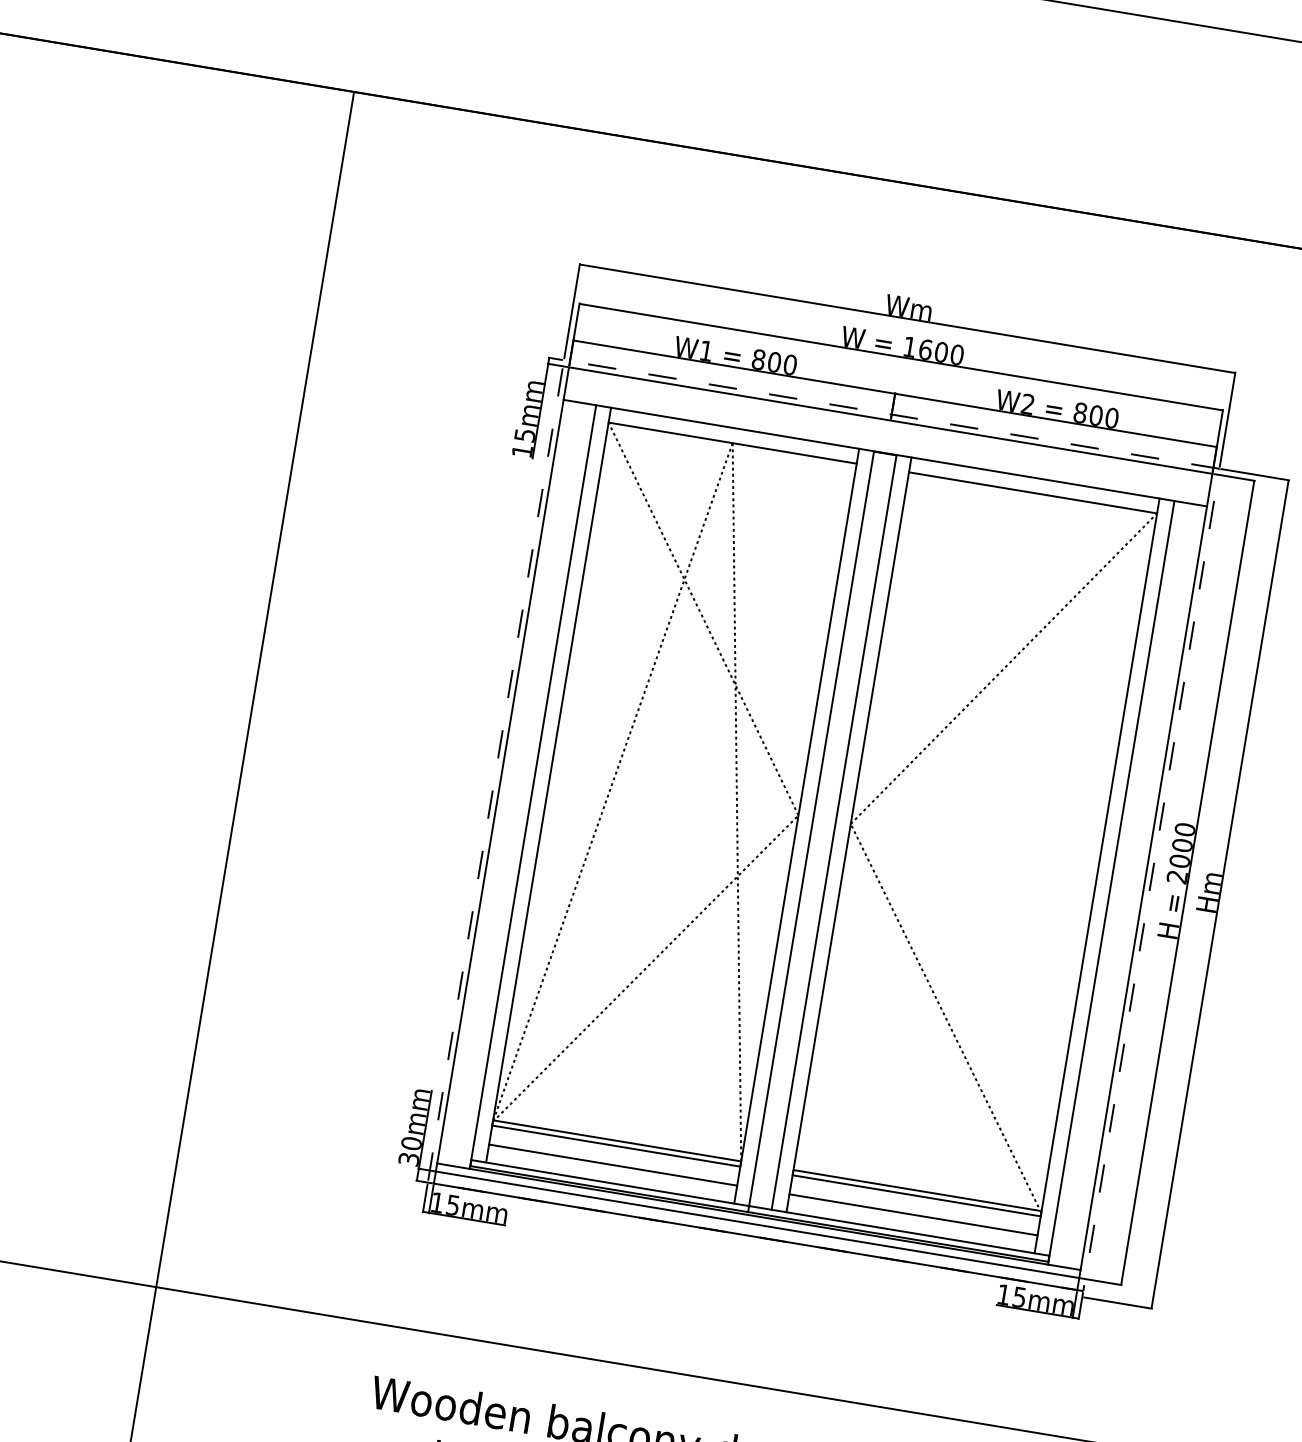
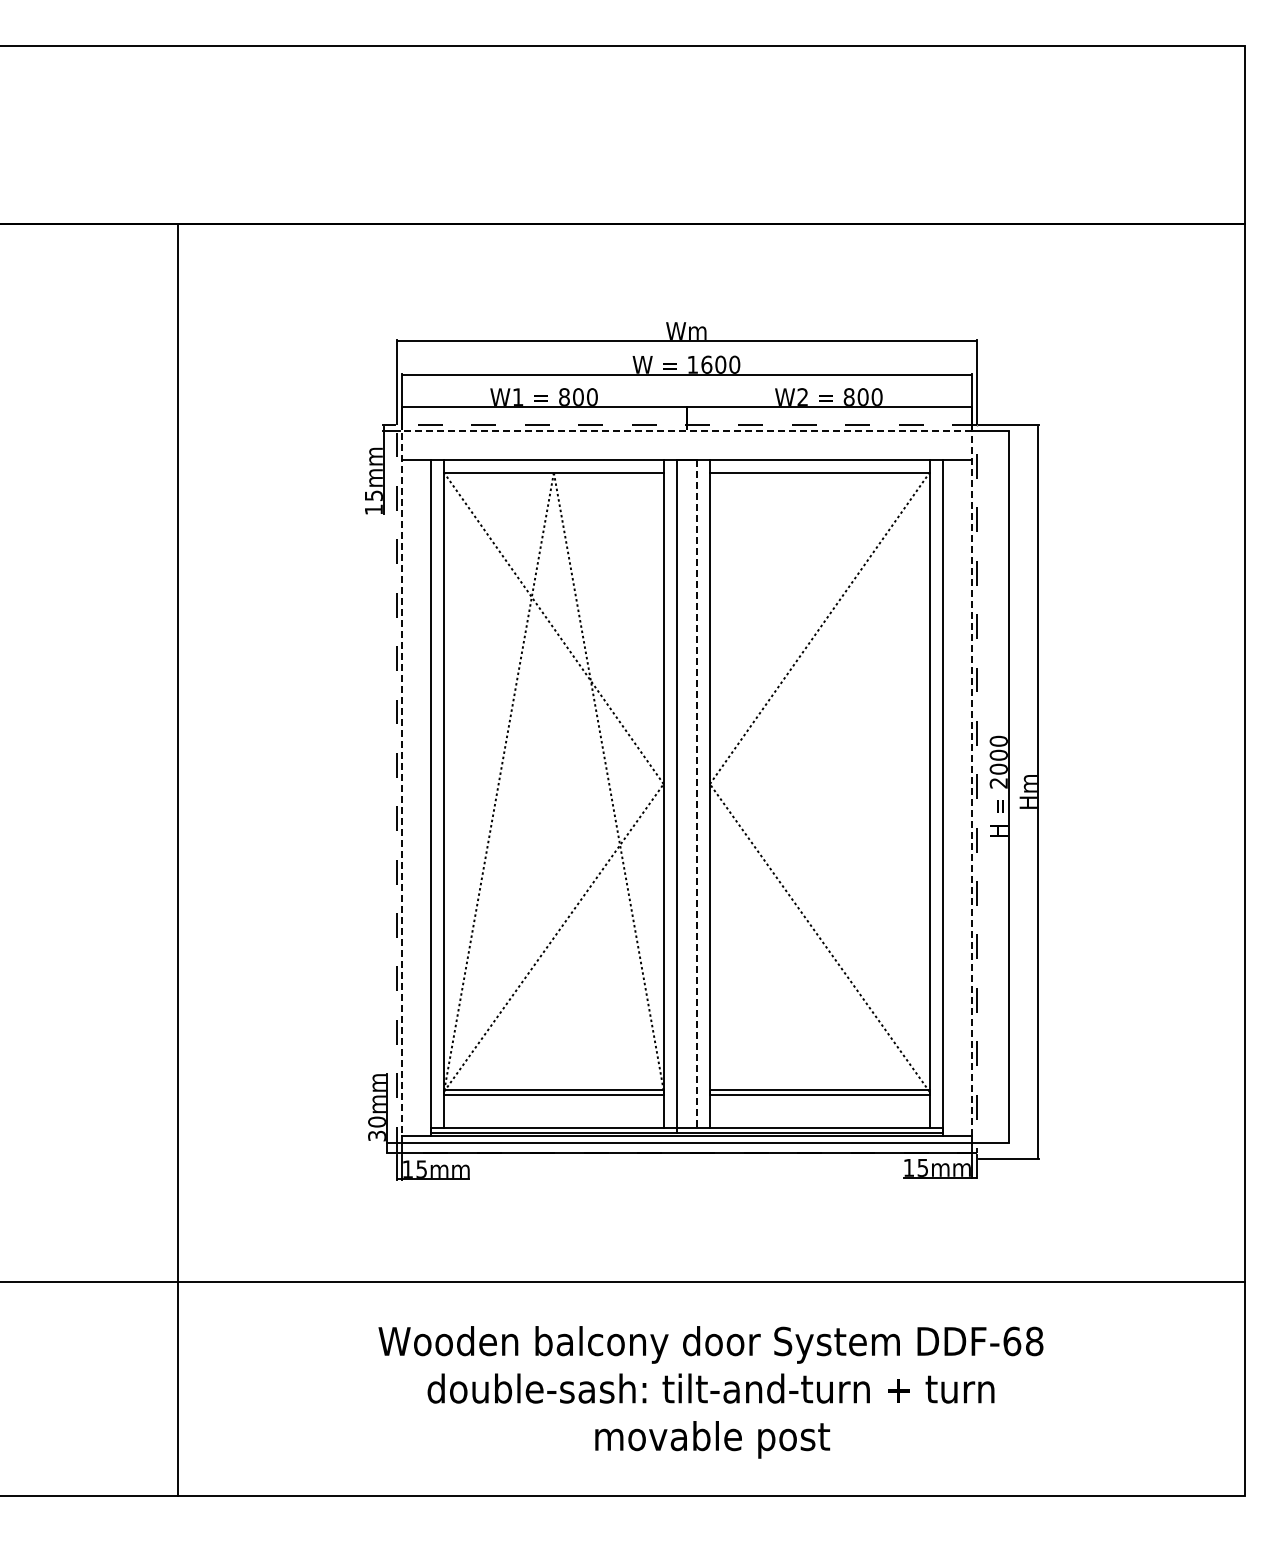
line: (890, 420) -> (686, 430), solid -> dashed
line: (833, 832) -> (696, 793), solid -> dashed
line: (612, 1164) -> (553, 1111), removed
line: (913, 1214) -> (819, 1111), removed

